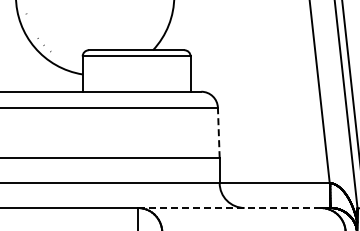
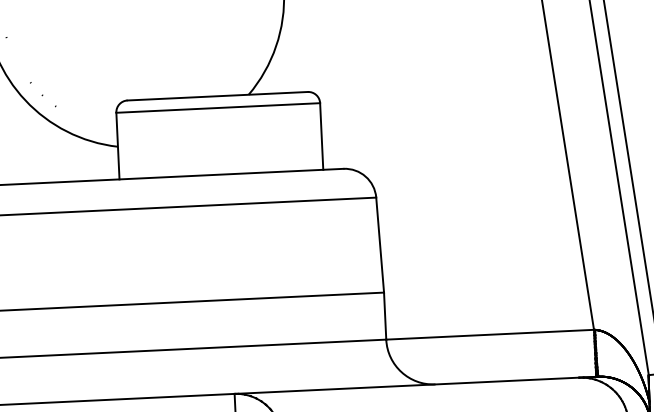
line: (218, 132) -> (379, 244), dashed -> solid
line: (229, 208) -> (407, 386), dashed -> solid

